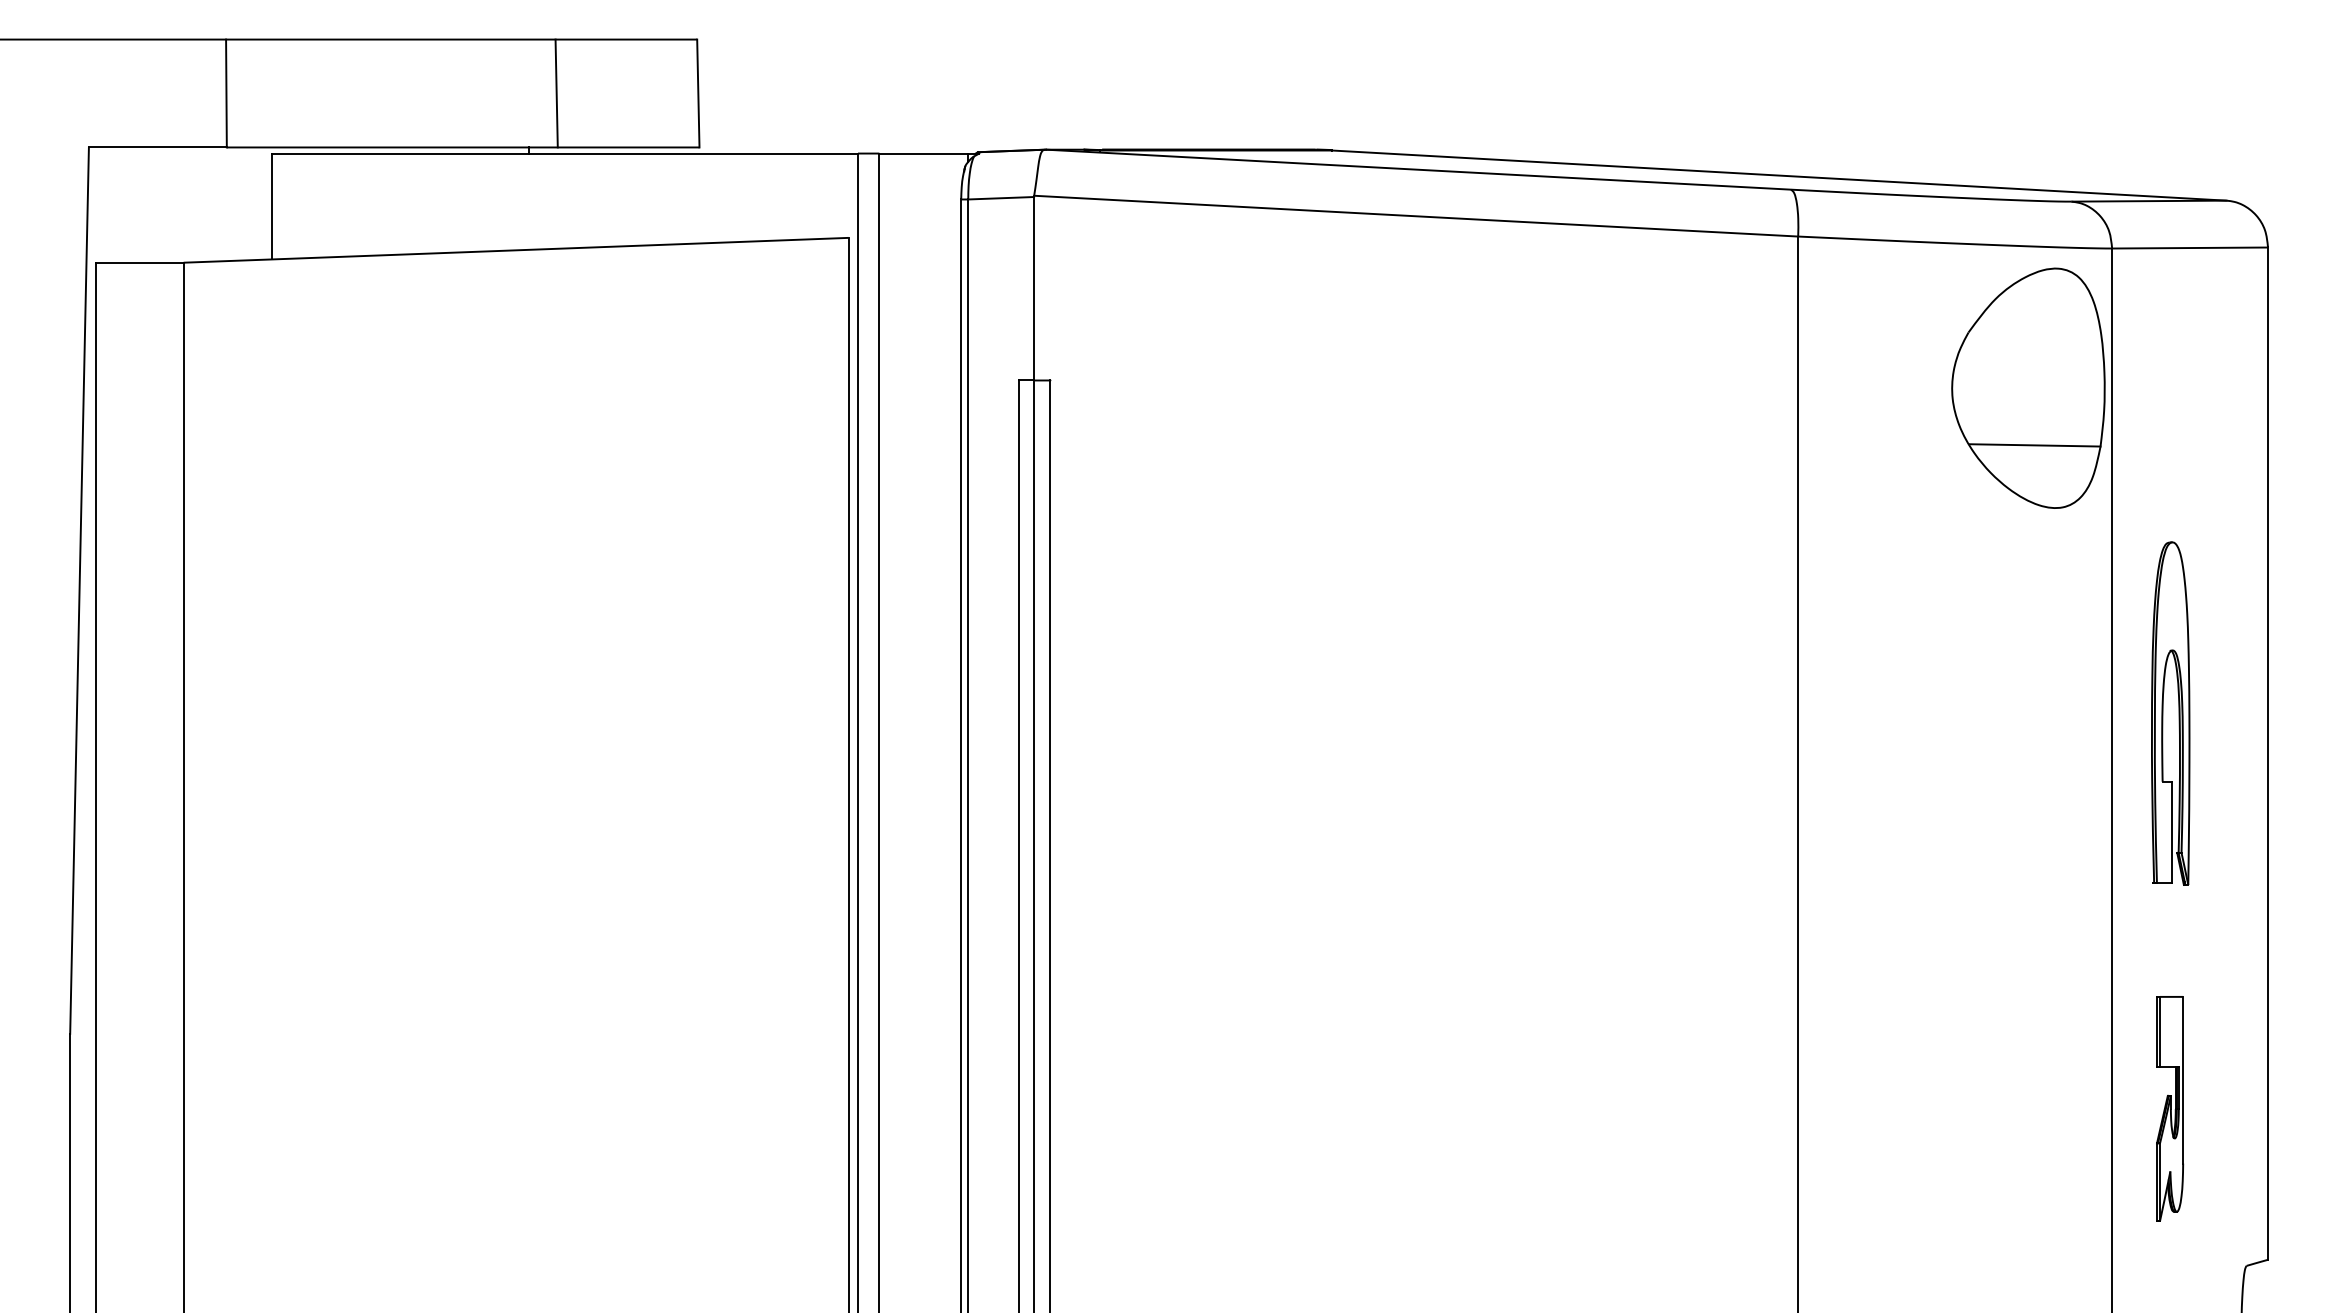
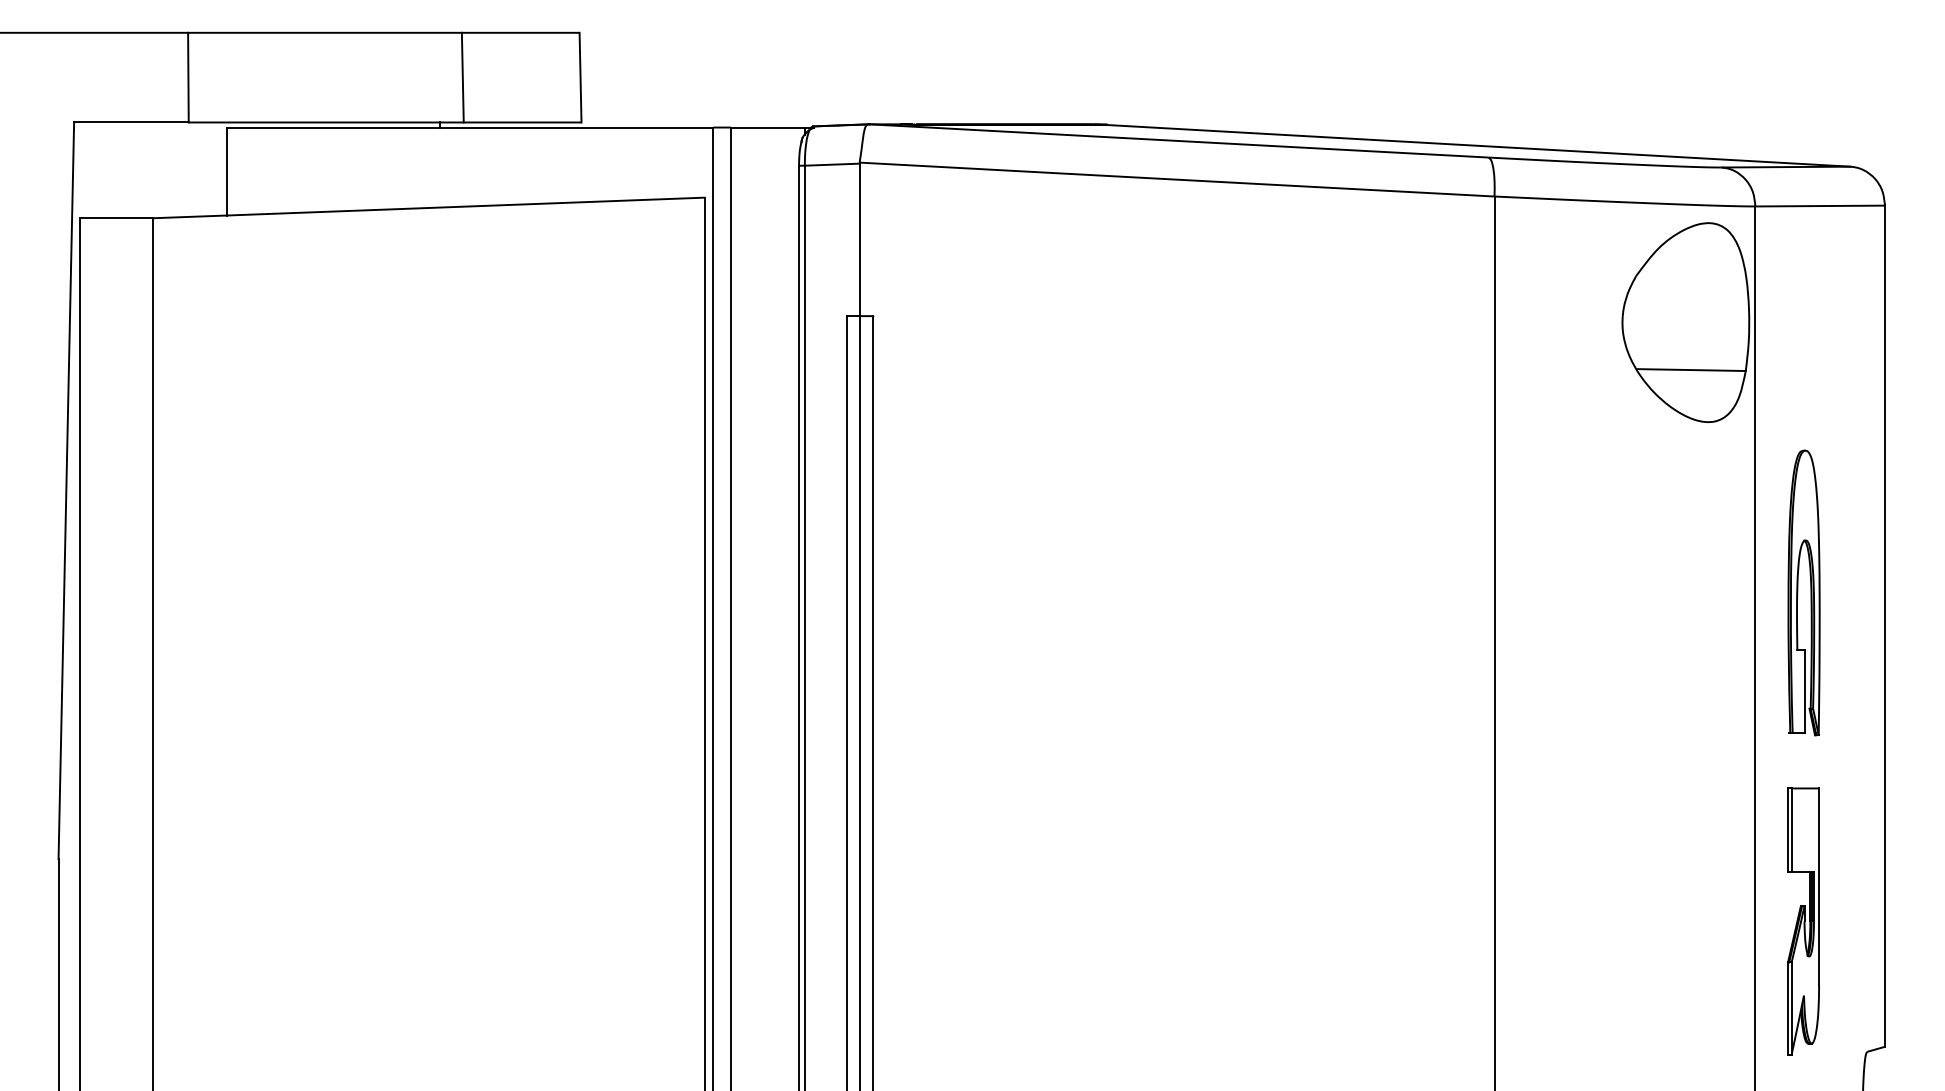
part: (2169, 1108) -> (1803, 921), size x1.43

